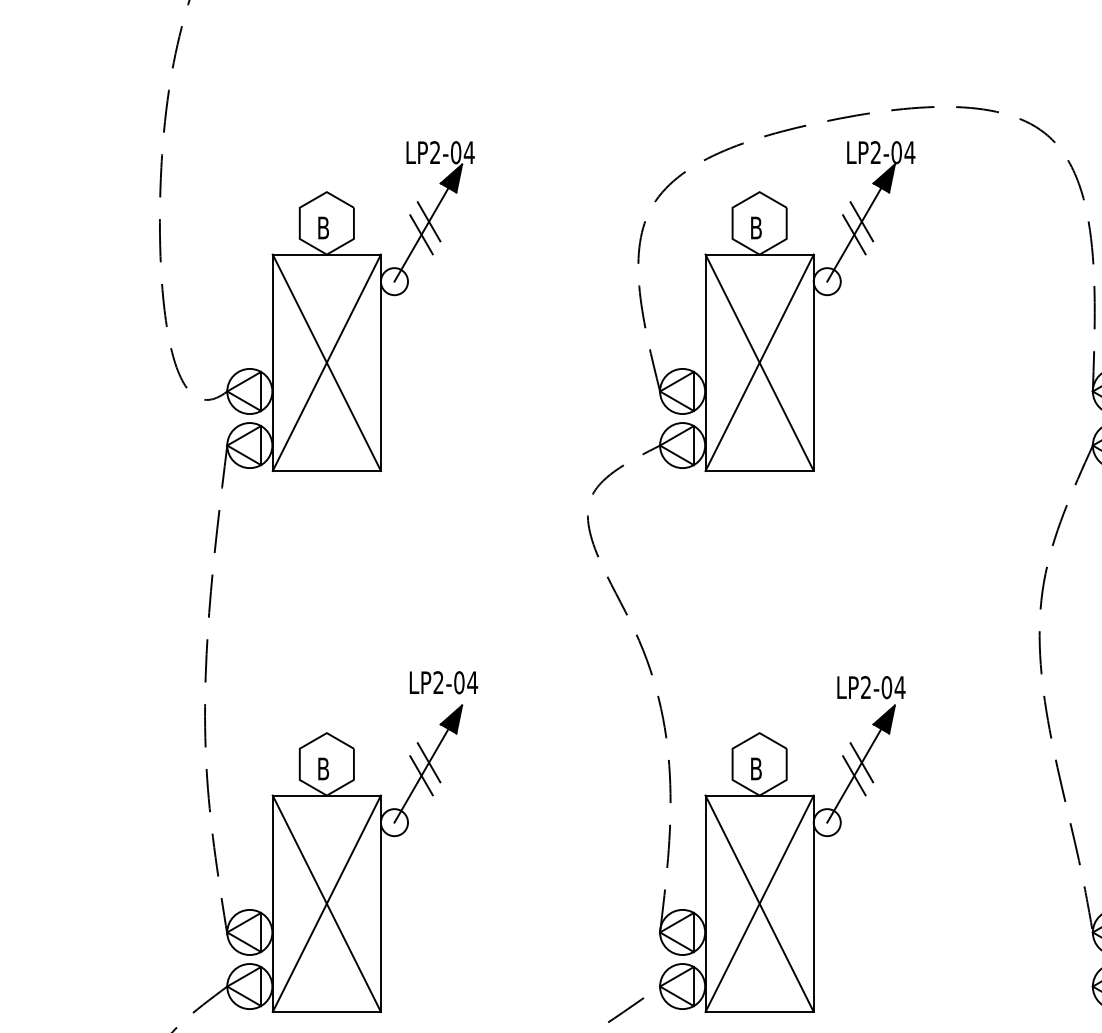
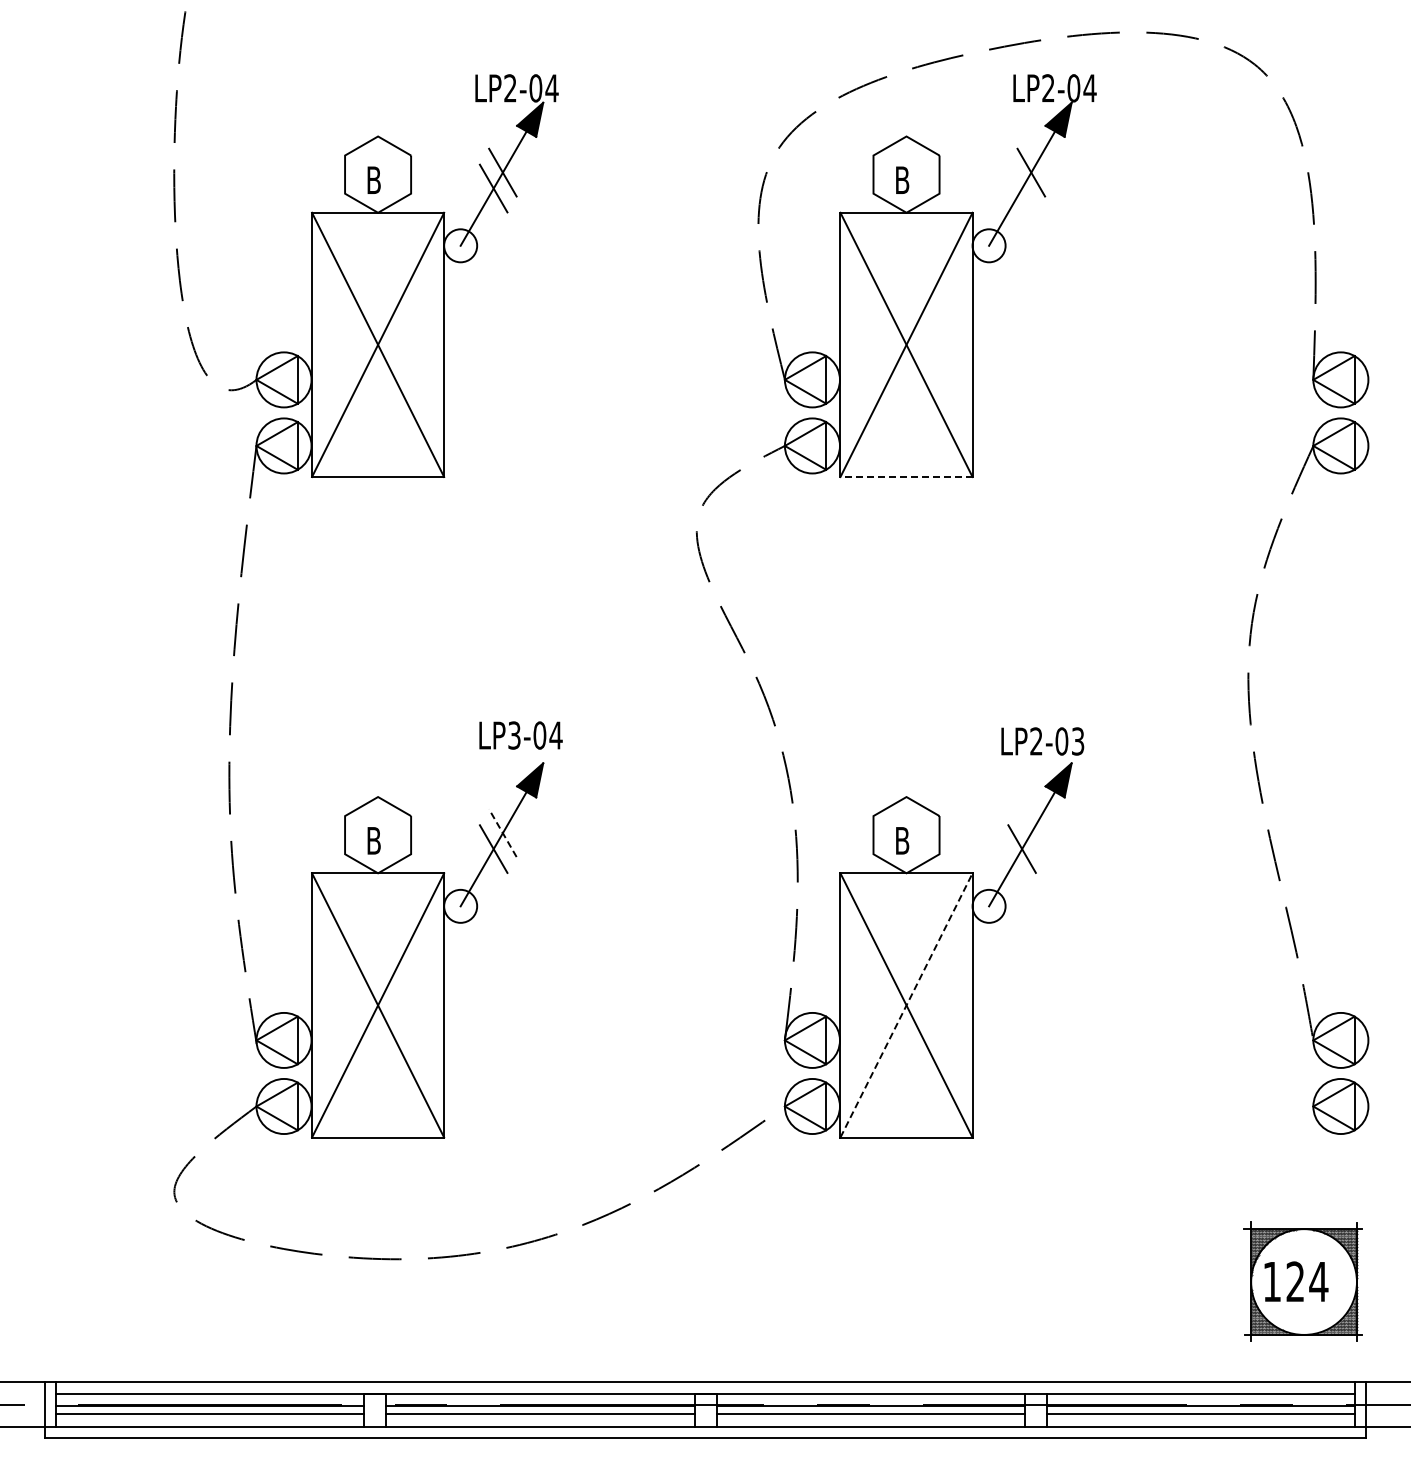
line: (853, 234) -> (1021, 188), removed
line: (759, 471) -> (906, 477), solid -> dashed
text: (438, 682) -> (514, 735), LP2-04 -> LP3-04
text: (899, 687) -> (1077, 741), LP2-04 -> LP2-03
line: (428, 762) -> (502, 833), solid -> dashed
line: (862, 762) -> (1031, 833), removed
line: (759, 903) -> (906, 1005), solid -> dashed

